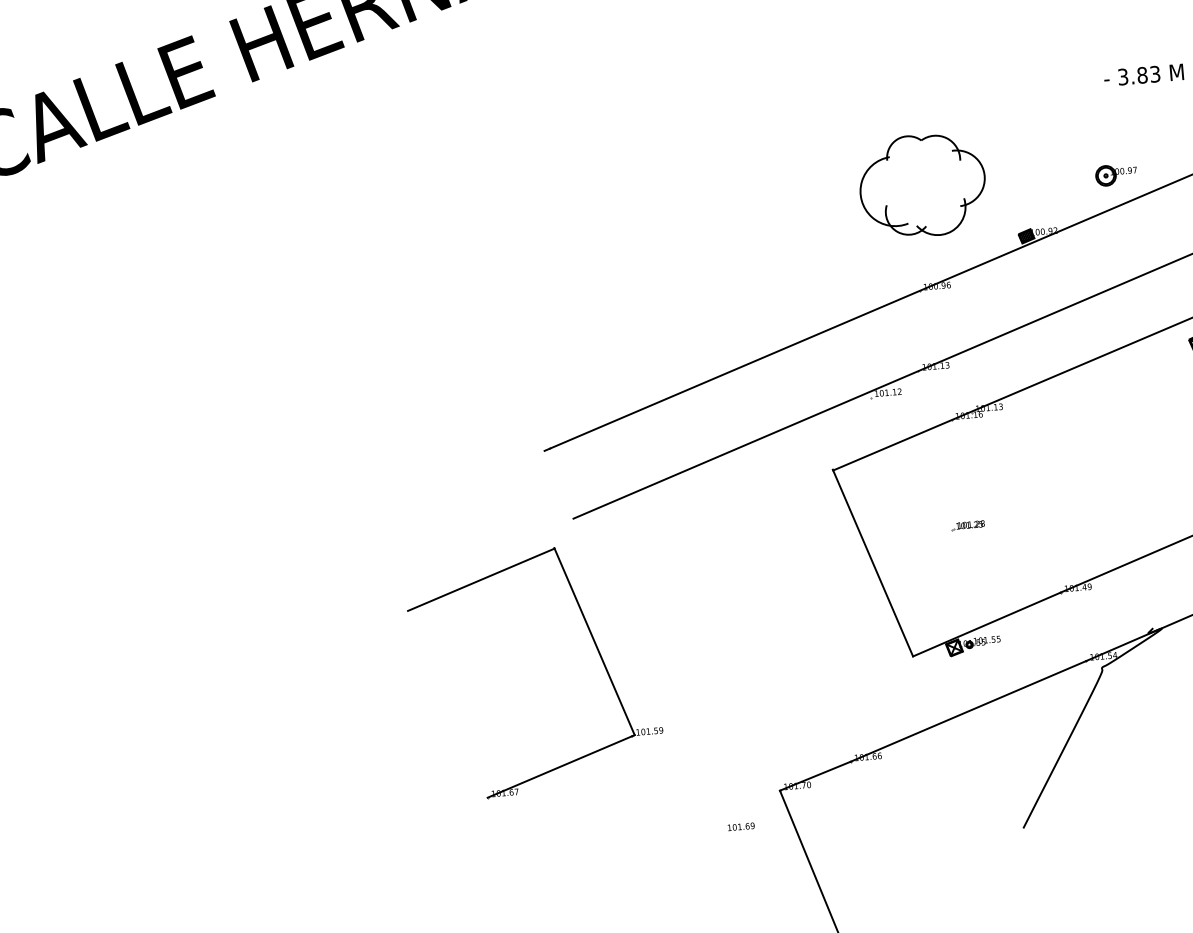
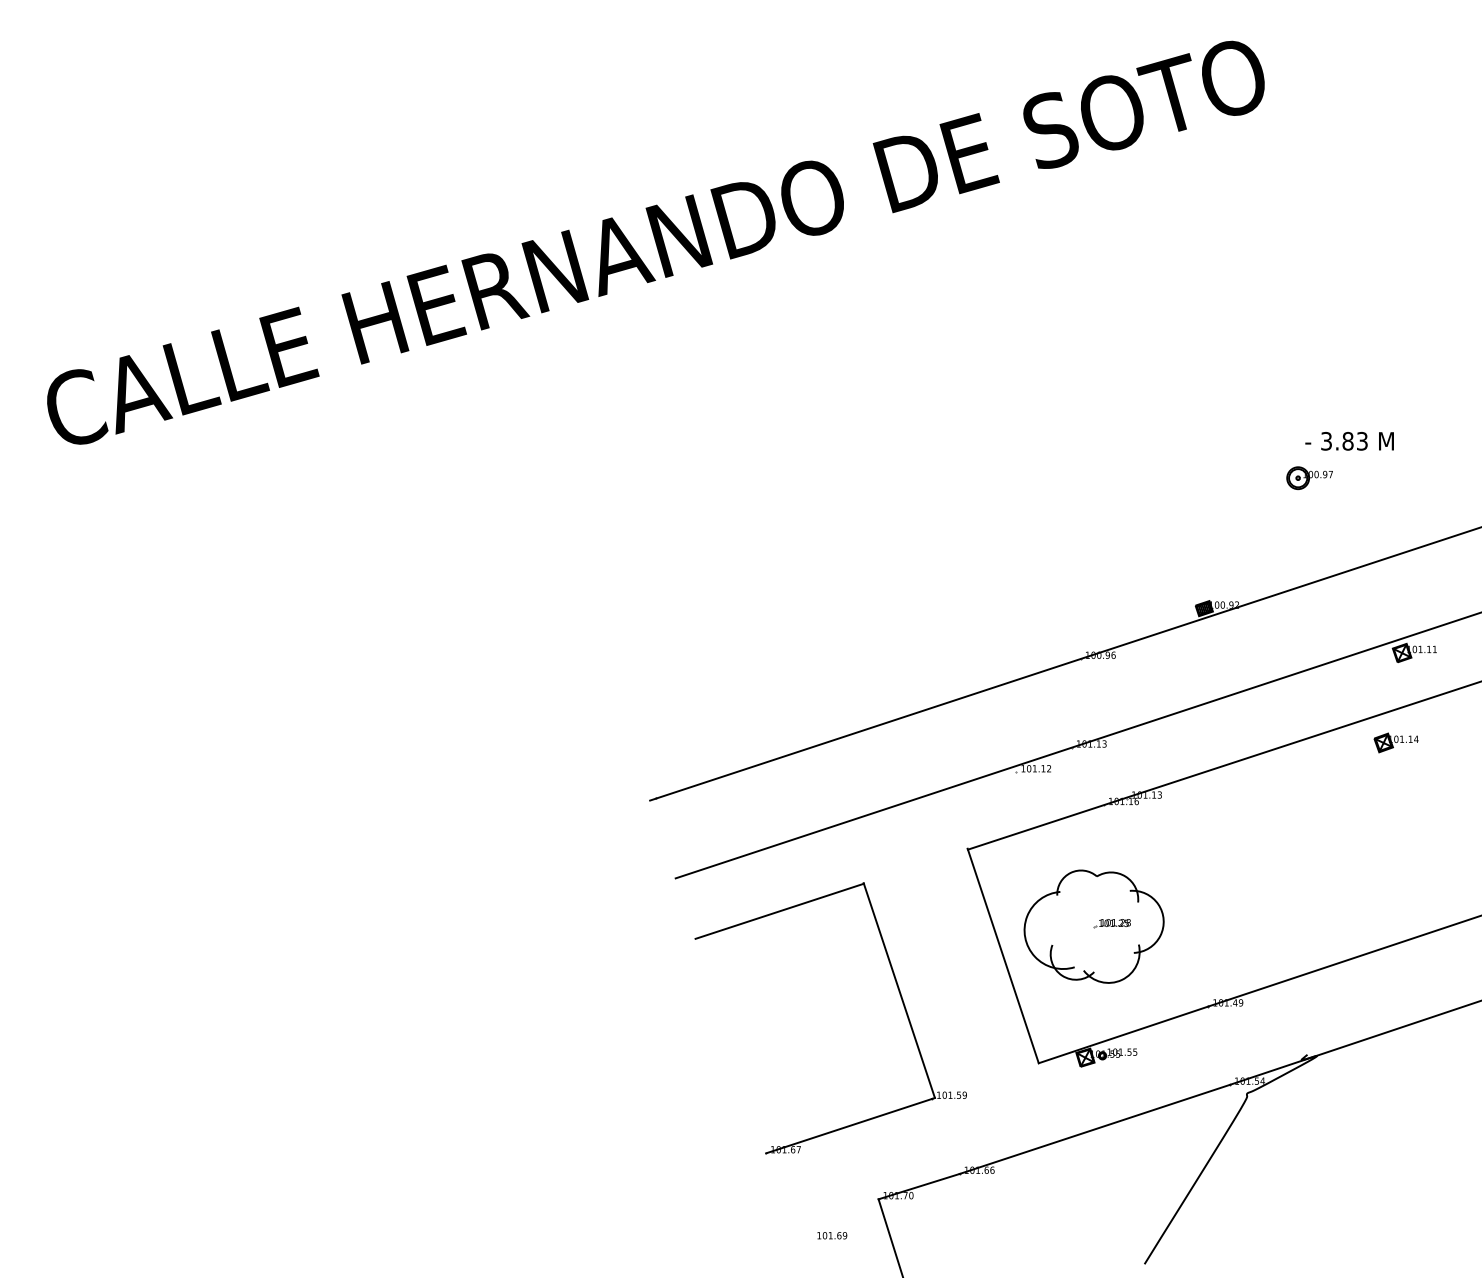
part: (1116, 175) -> (1309, 478), moved
part: (922, 185) -> (1093, 926), moved
part: (595, 645) -> (899, 994), moved

